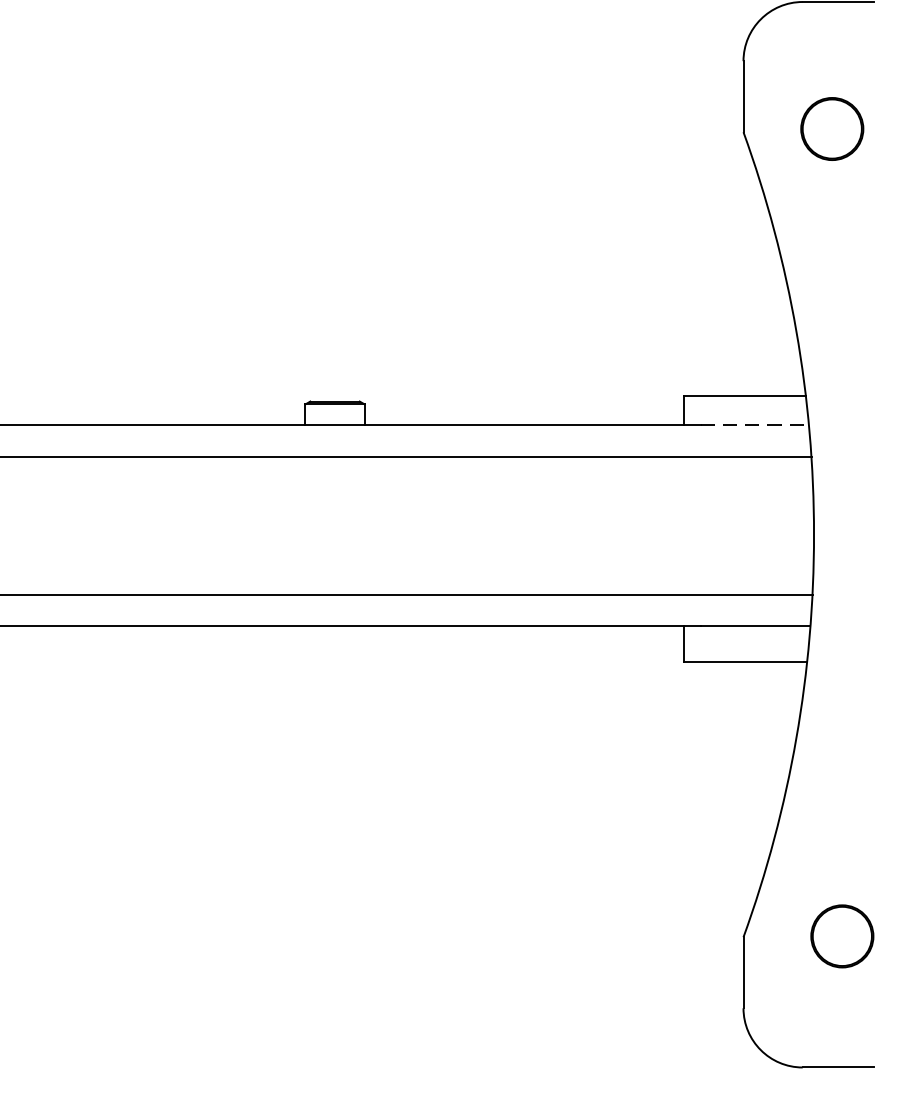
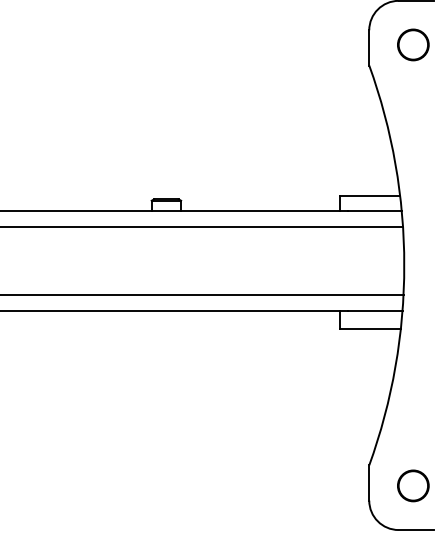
part: (832, 128) -> (413, 44), moved
line: (754, 426) -> (374, 211), dashed -> solid
part: (842, 935) -> (413, 485), moved

